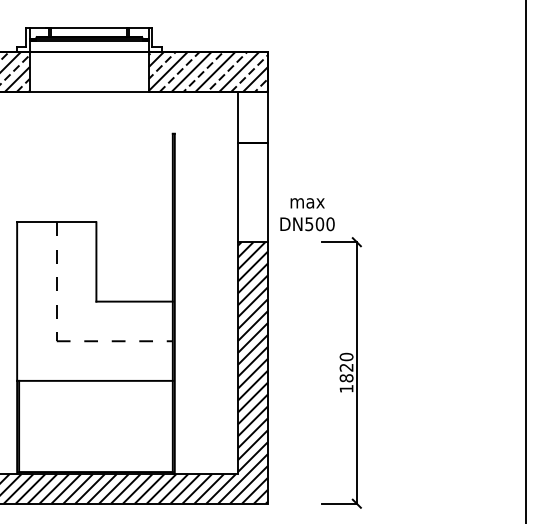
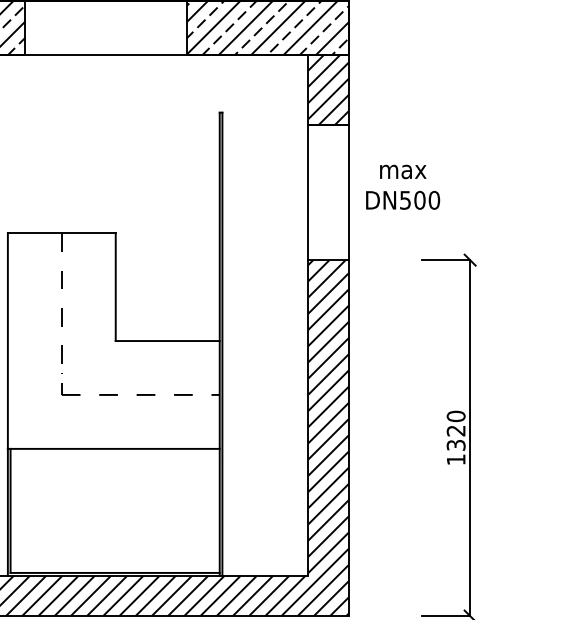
hatch: (252, 117) -> (328, 90), added
text: (307, 214) -> (402, 187), moved
text: (346, 378) -> (456, 445), 1820 -> 1320

